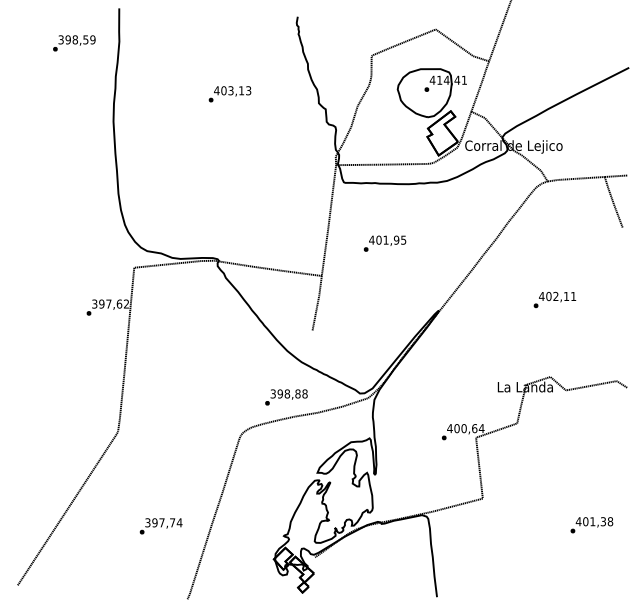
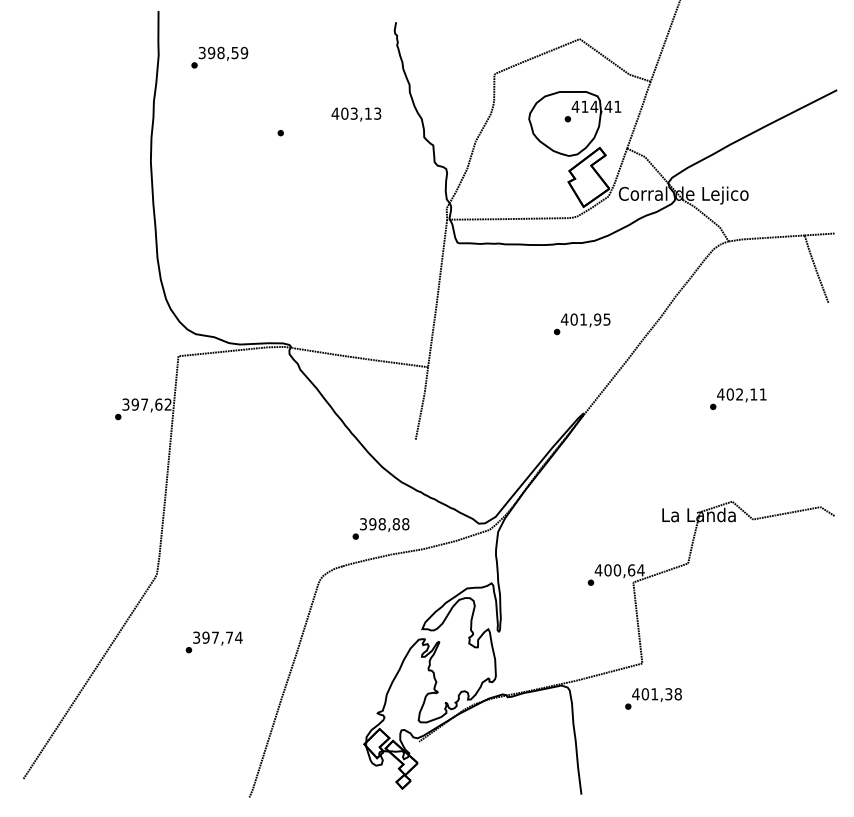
text: (74, 43) -> (219, 57), moved
text: (232, 91) -> (356, 114), moved
text: (385, 243) -> (582, 324), moved
text: (591, 524) -> (653, 698), moved
text: (160, 526) -> (213, 642), moved

